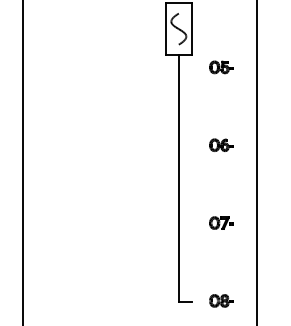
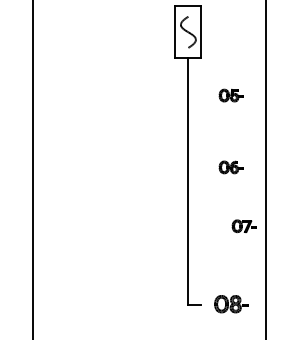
part: (220, 67) -> (230, 95), moved
part: (220, 145) -> (230, 167), moved
part: (220, 223) -> (243, 226), moved
part: (220, 300) -> (230, 303), size x1.4

